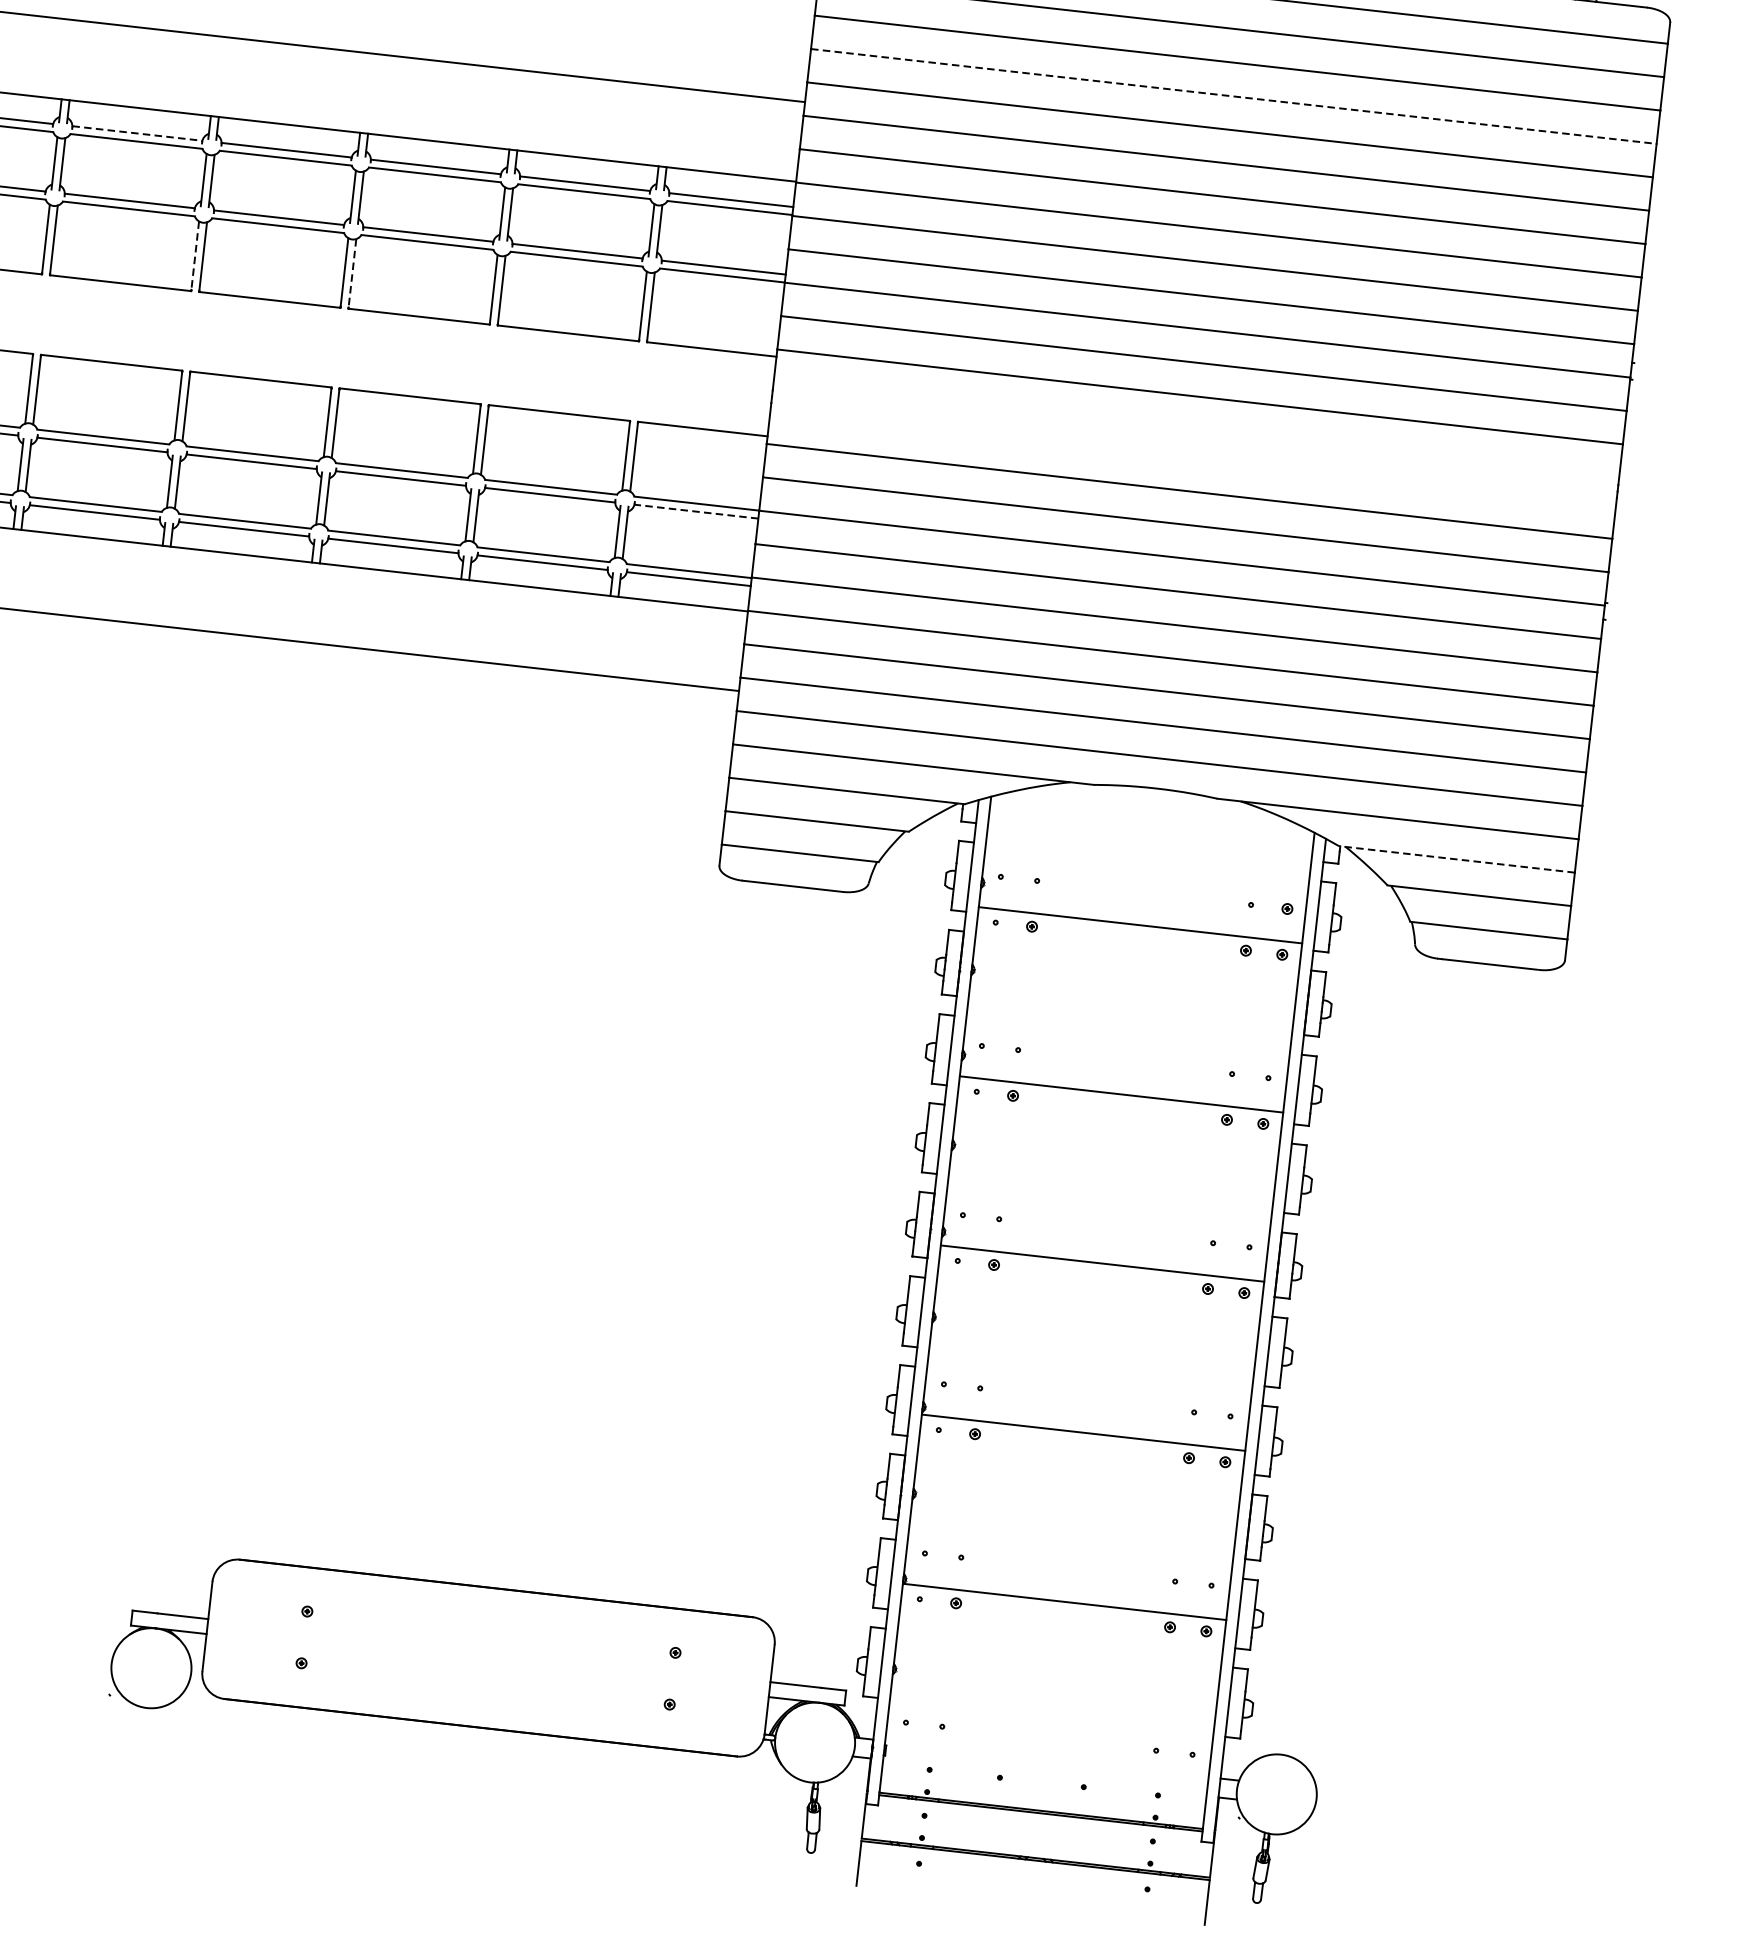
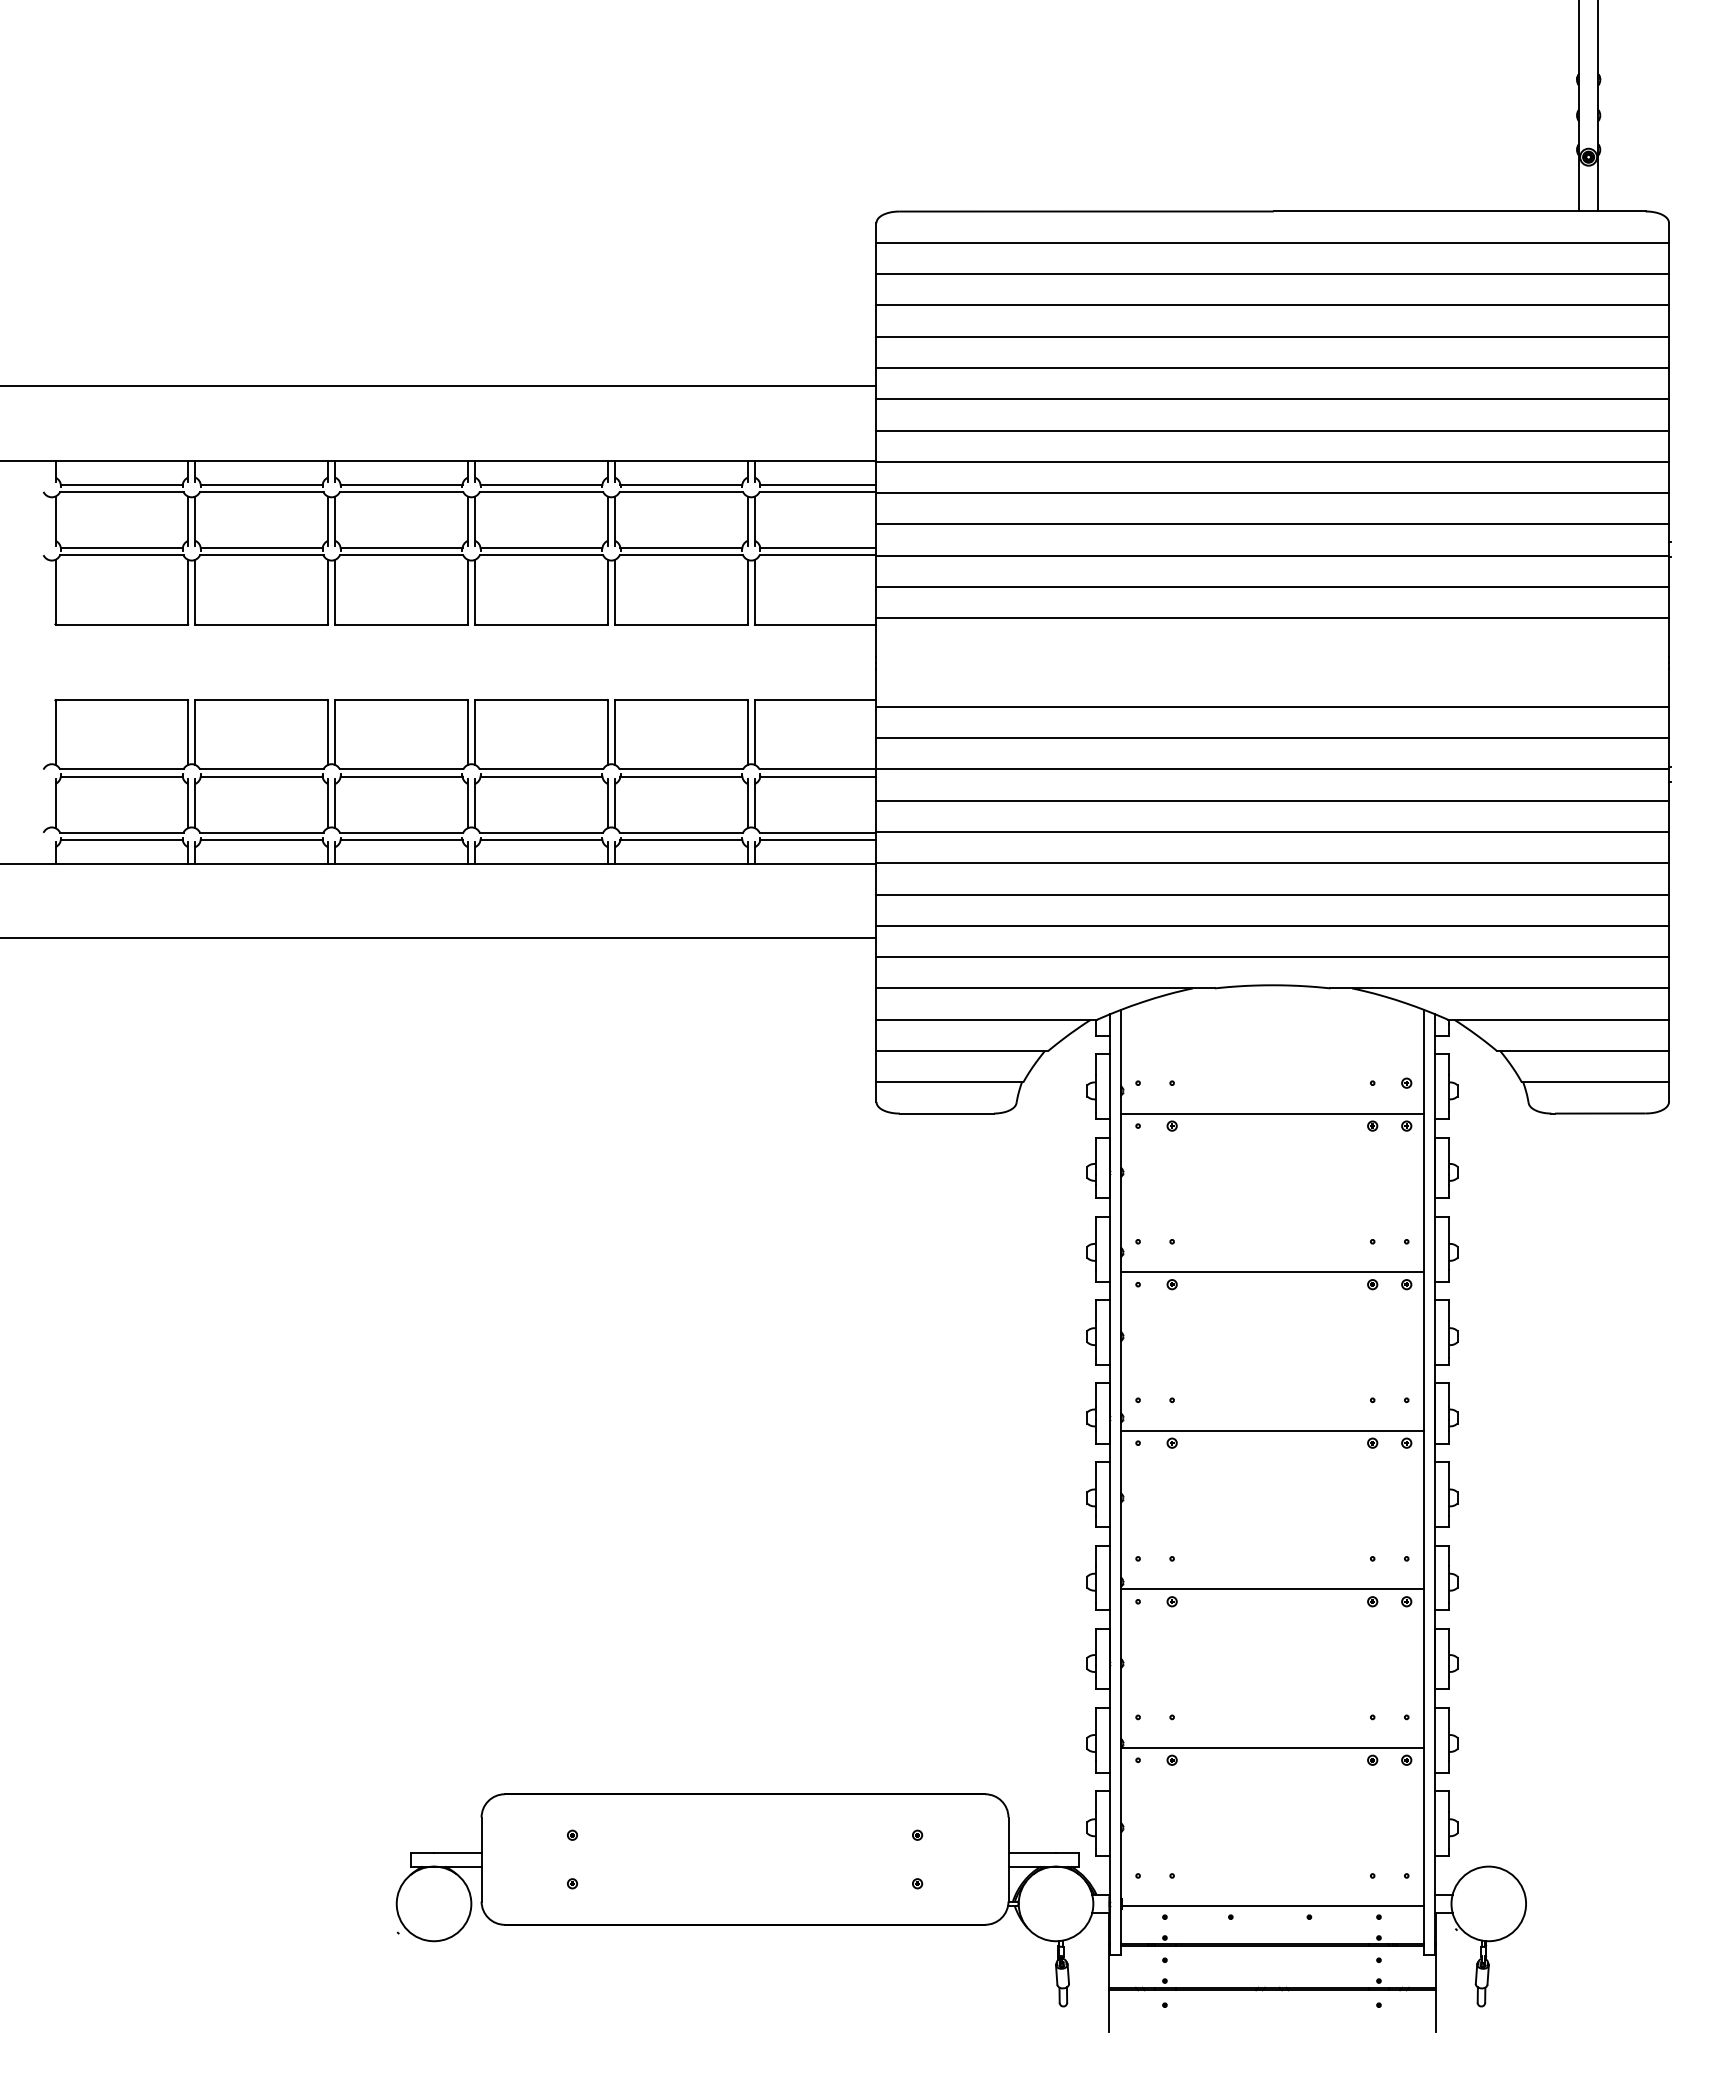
line: (1234, 96) -> (1273, 336), dashed -> solid
line: (137, 133) -> (261, 484), dashed -> solid
line: (194, 256) -> (327, 592), dashed -> solid
line: (352, 274) -> (475, 592), dashed -> solid
line: (695, 511) -> (817, 776), dashed -> solid
line: (1456, 859) -> (1558, 1019), dashed -> solid
line: (1045, 1771) -> (1272, 1906), added

